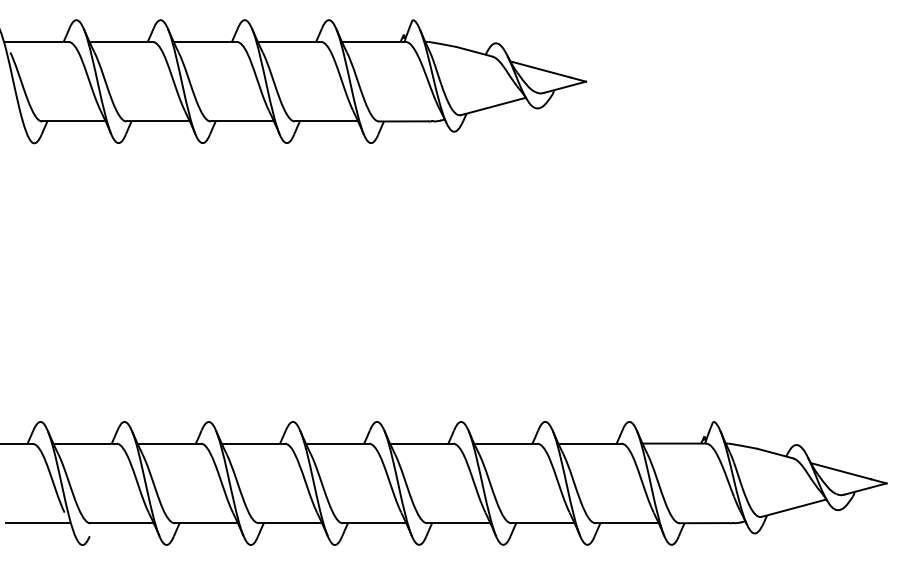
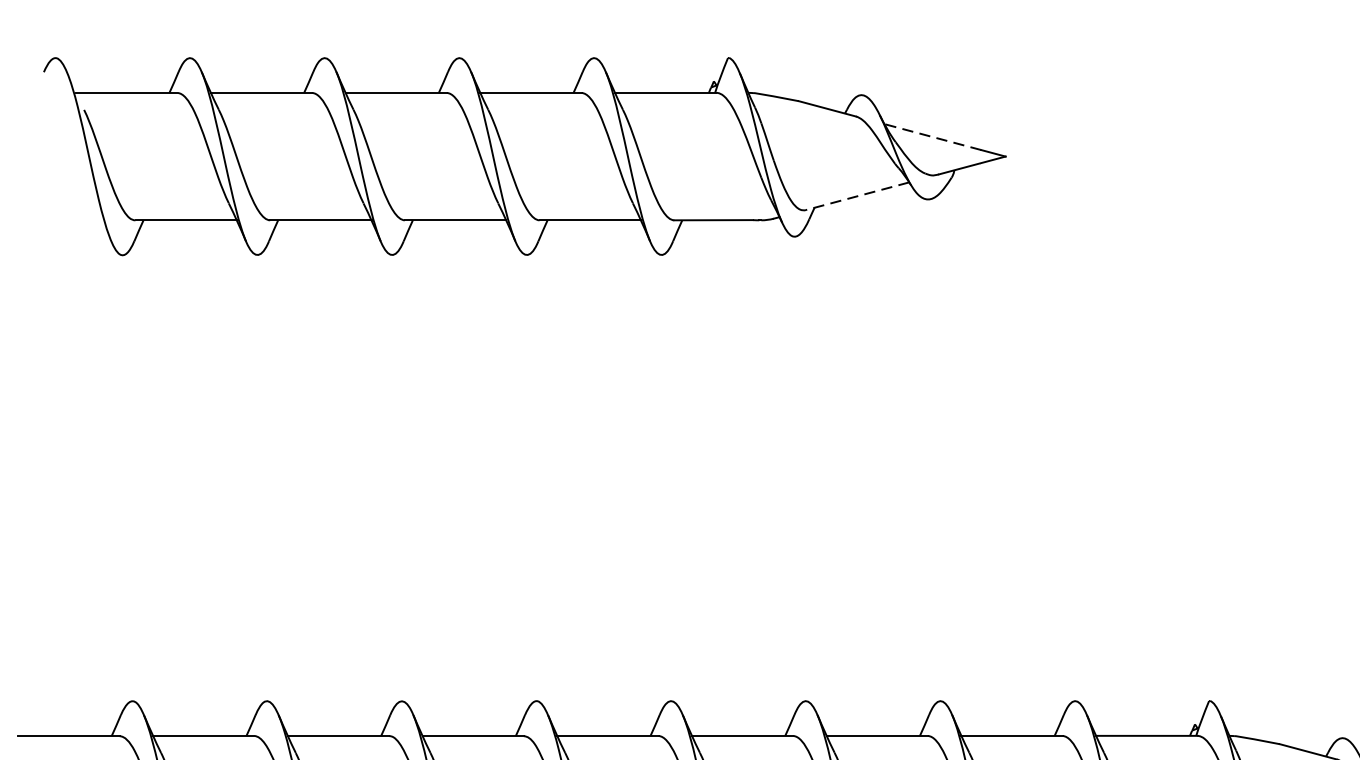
line: (540, 69) -> (932, 137), solid -> dashed
line: (493, 106) -> (857, 196), solid -> dashed

